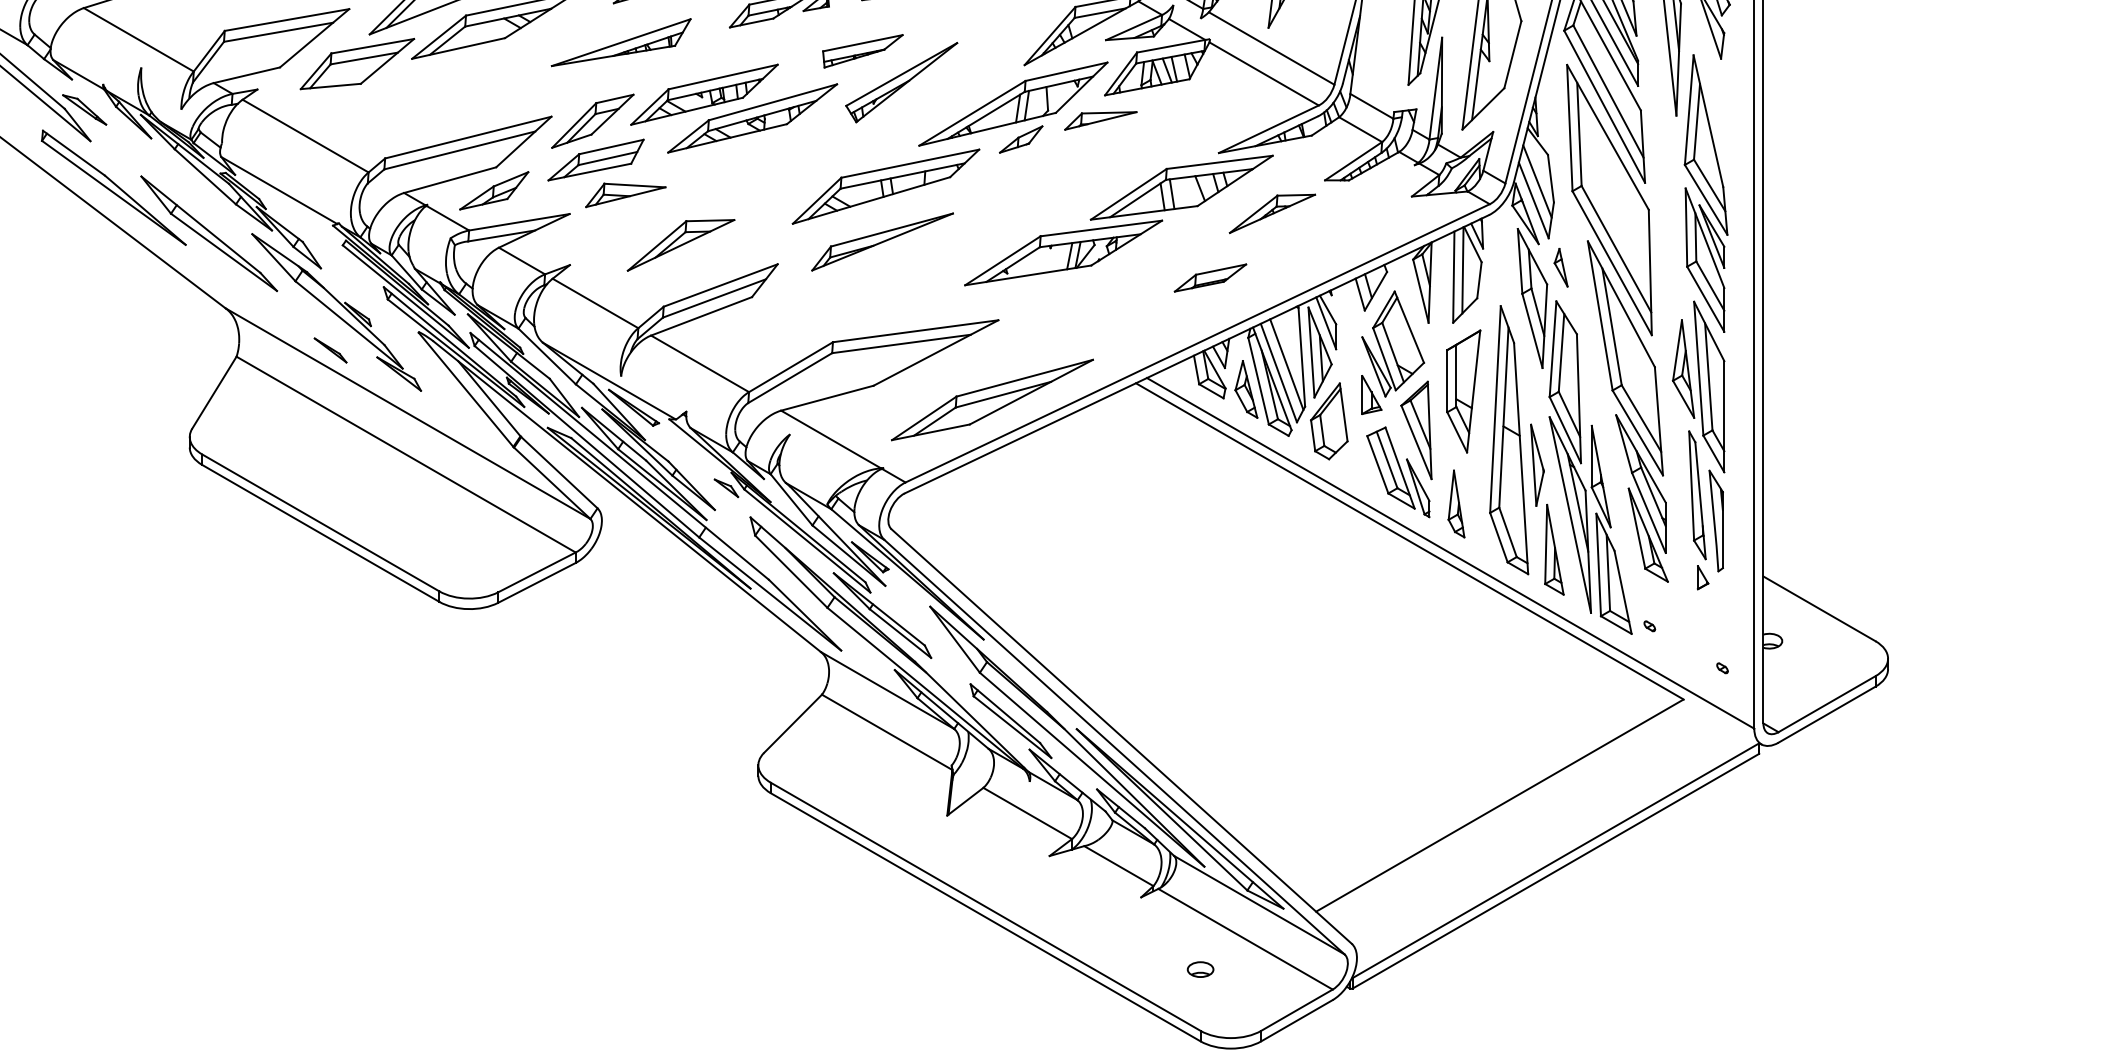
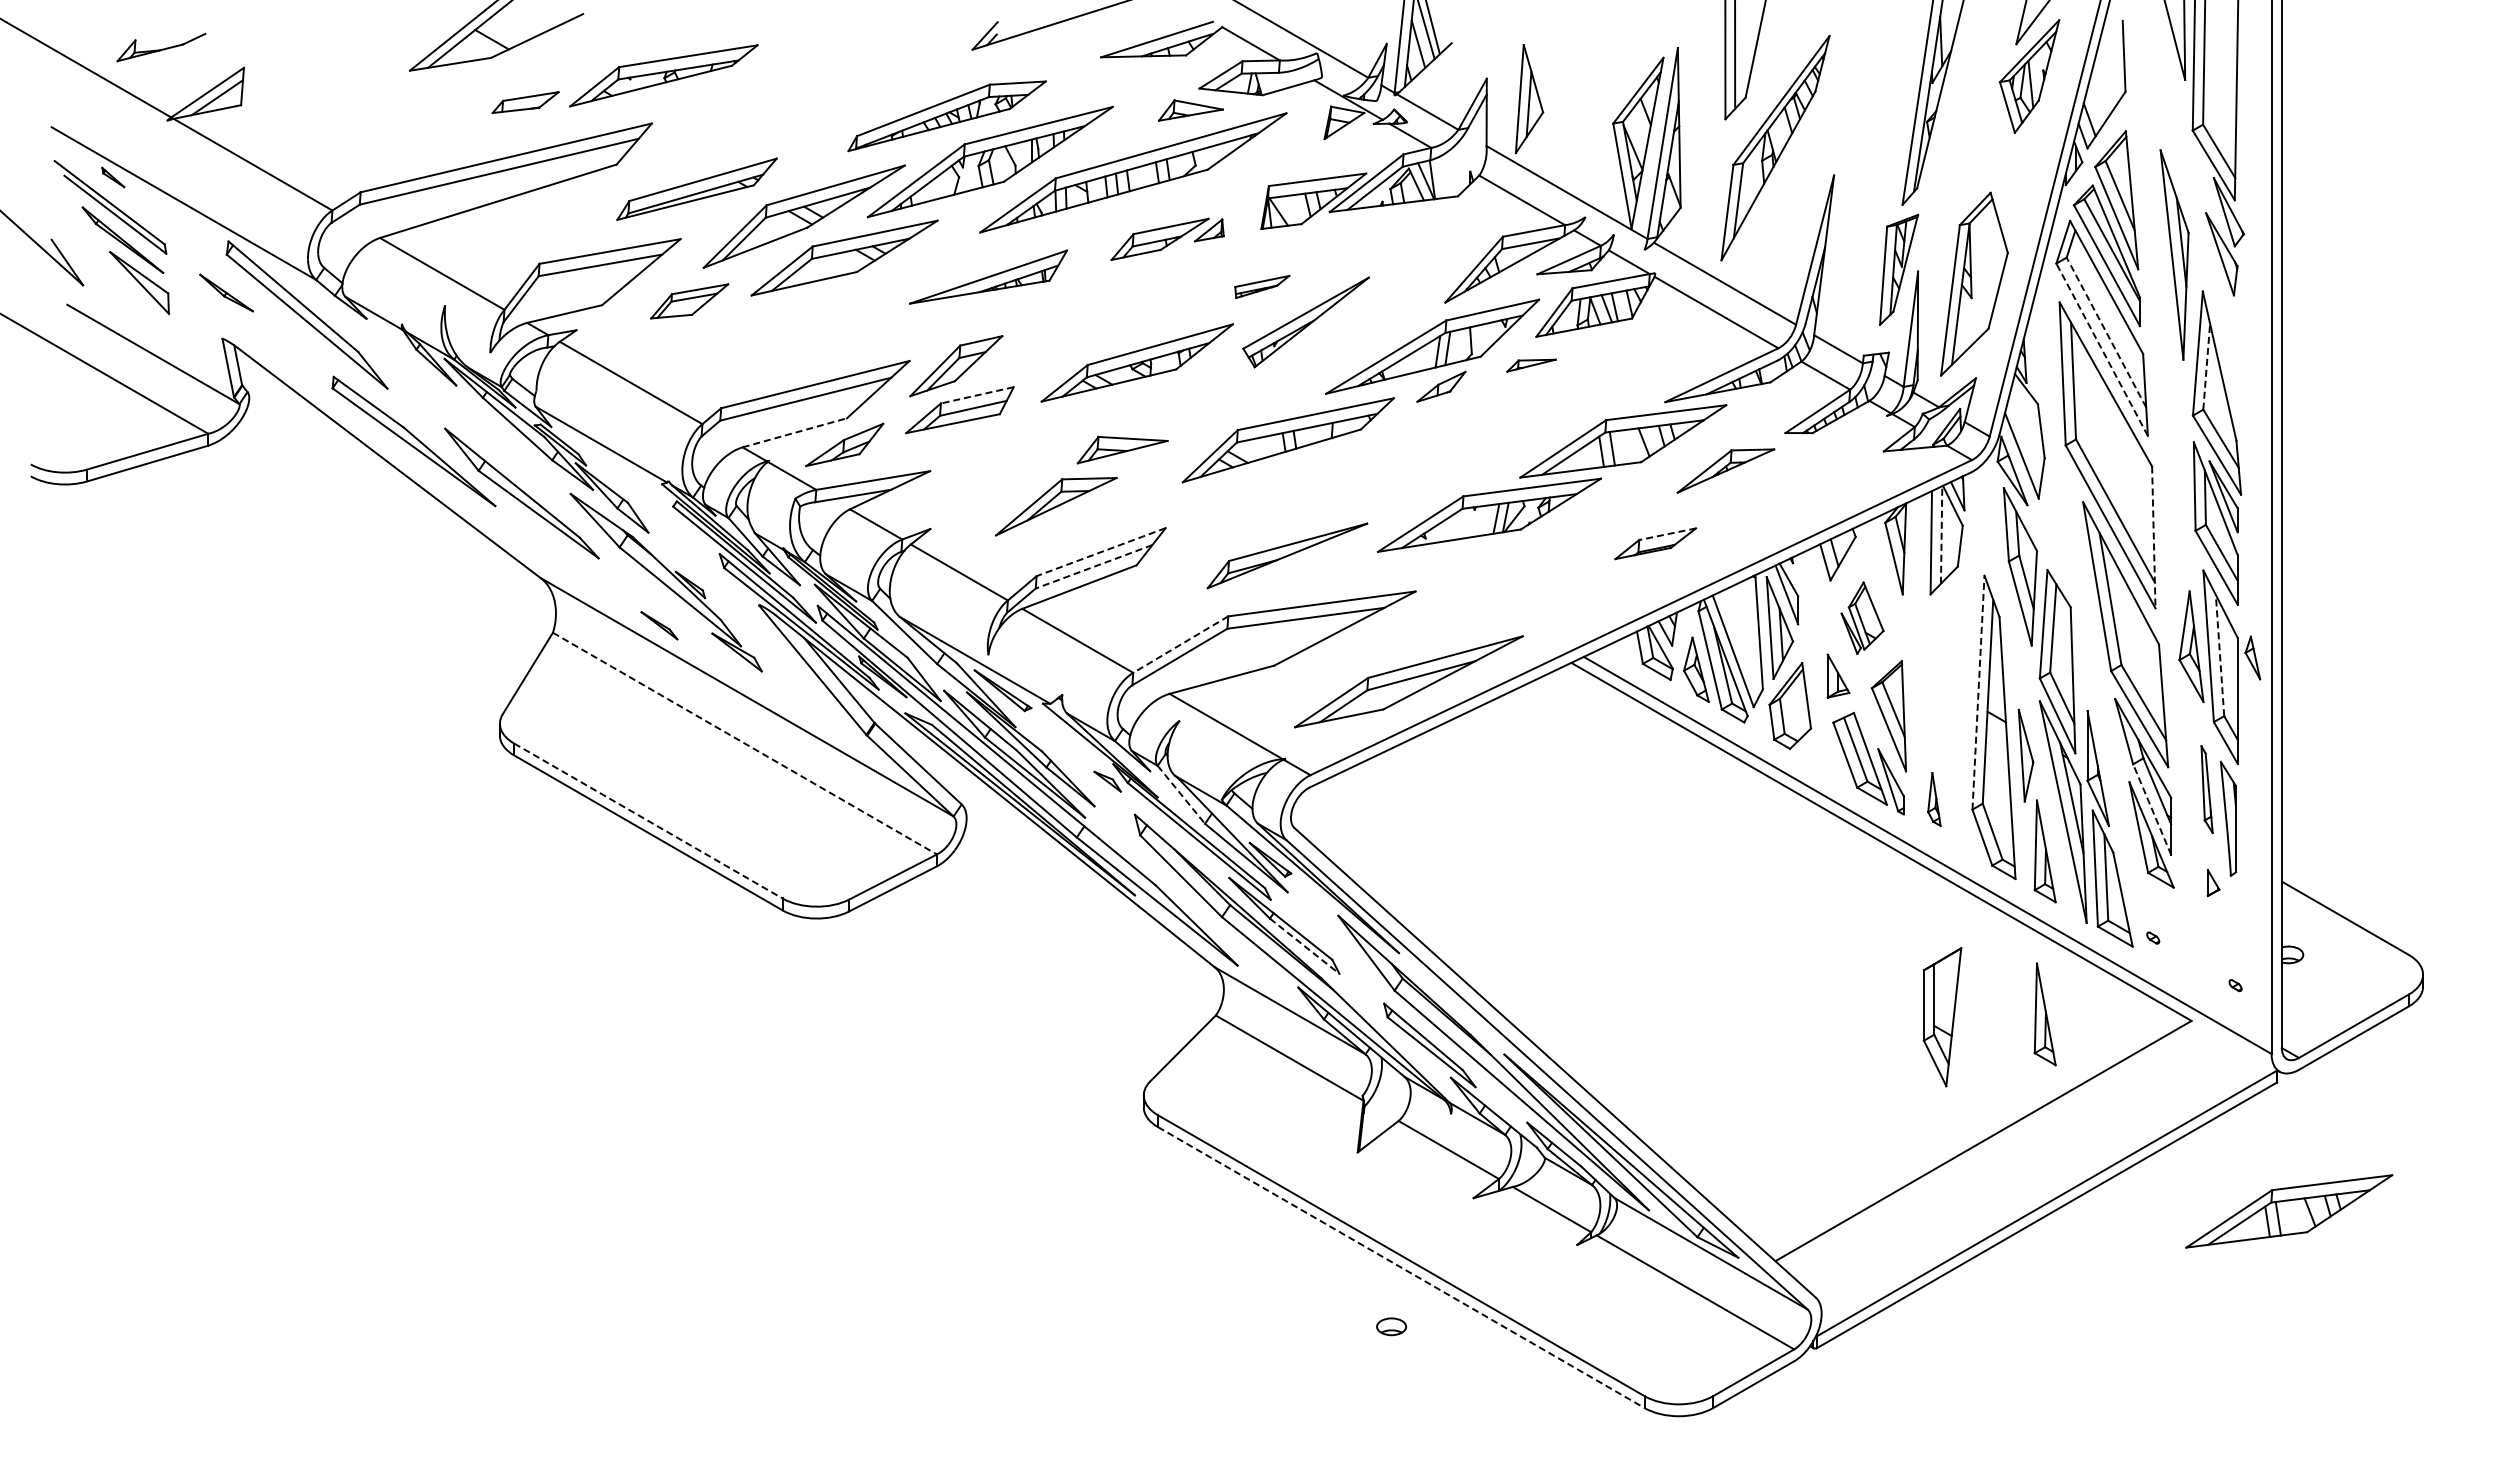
part: (863, 50) -> (1262, 286), size x0.6
part: (357, 64) -> (689, 301), size x0.6
line: (1608, 91) -> (2106, 332), solid -> dashed
part: (704, 95) -> (1082, 336), removed
line: (1604, 106) -> (2102, 349), solid -> dashed
part: (84, 110) -> (380, 353), removed
part: (1100, 120) -> (1531, 365), size x0.6
line: (1696, 121) -> (2206, 366), solid -> dashed
line: (610, 147) -> (976, 395), solid -> dashed
line: (450, 179) -> (795, 432), solid -> dashed
line: (1536, 181) -> (2025, 434), removed
part: (625, 194) -> (1122, 449), moved
part: (882, 241) -> (1287, 555), moved
part: (1560, 267) -> (2252, 657), moved
line: (1220, 269) -> (1667, 534), solid -> dashed
line: (1462, 269) -> (1941, 534), solid -> dashed
line: (1650, 272) -> (2153, 537), solid -> dashed
line: (721, 285) -> (1101, 552), solid -> dashed
line: (713, 298) -> (1093, 566), solid -> dashed
part: (1393, 343) -> (1862, 617), size x0.6
line: (1287, 364) -> (1742, 641), removed
line: (790, 367) -> (1180, 644), solid -> dashed
line: (1709, 376) -> (2220, 655), solid -> dashed
part: (1463, 391) -> (1942, 1017), moved
line: (1495, 409) -> (1978, 692), solid -> dashed
line: (405, 454) -> (744, 743), solid -> dashed
part: (1696, 495) -> (2206, 789), size x0.6
line: (791, 500) -> (1181, 795), solid -> dashed
part: (1456, 503) -> (1934, 799), size x0.7
line: (1648, 512) -> (2151, 809), solid -> dashed
line: (320, 522) -> (648, 820), solid -> dashed
line: (901, 633) -> (1305, 946), solid -> dashed
part: (1553, 693) -> (2044, 1014), added
part: (1770, 867) -> (2289, 1211), added
line: (985, 917) -> (1401, 1267), solid -> dashed
part: (1200, 969) -> (1391, 1326), moved

